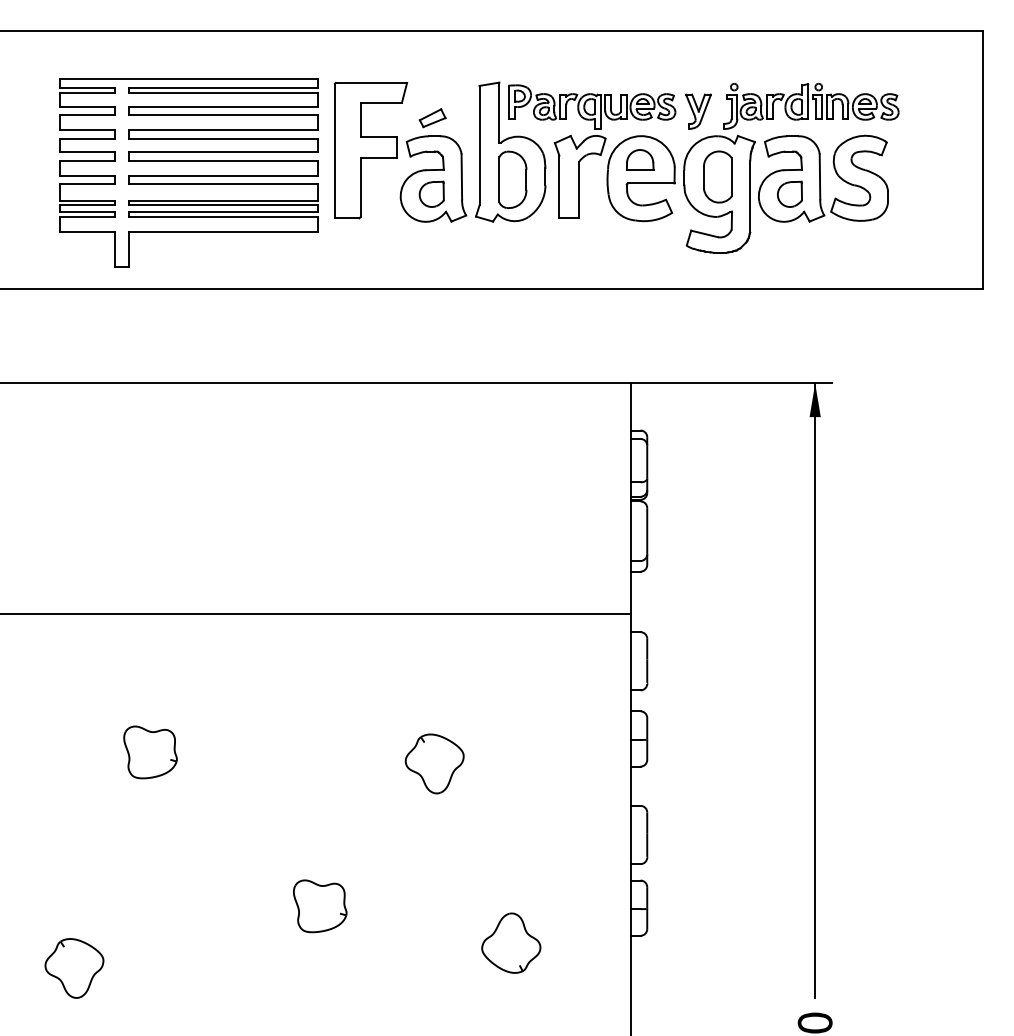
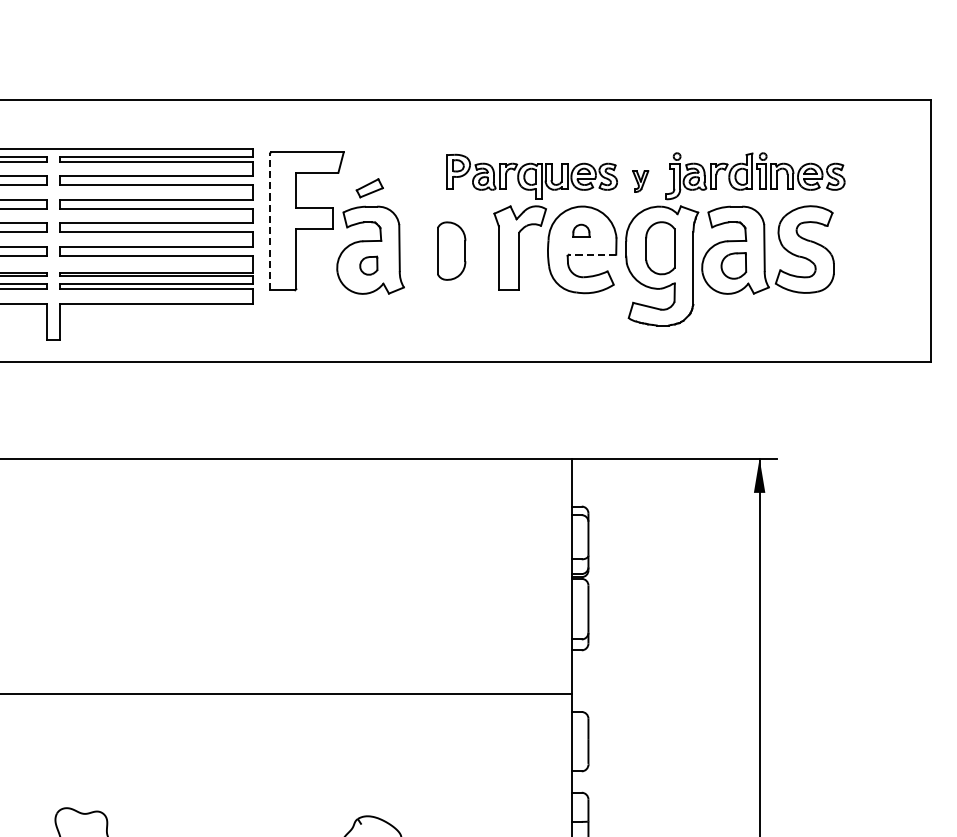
part: (698, 111) -> (640, 181), size x0.6
line: (334, 150) -> (269, 221), solid -> dashed
part: (510, 151) -> (449, 222), removed
part: (640, 159) -> (581, 230), size x0.6
line: (650, 183) -> (591, 254), solid -> dashed
part: (431, 193) -> (368, 265), size x0.7

